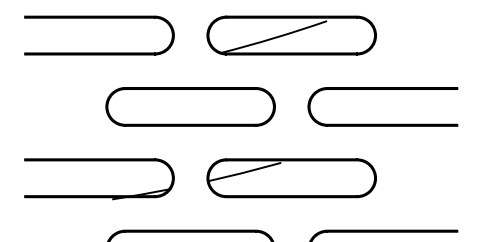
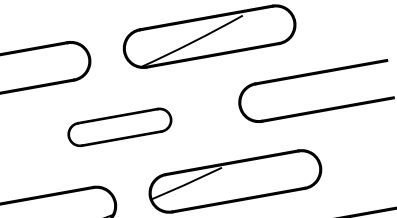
part: (190, 106) -> (119, 126), size x0.6

